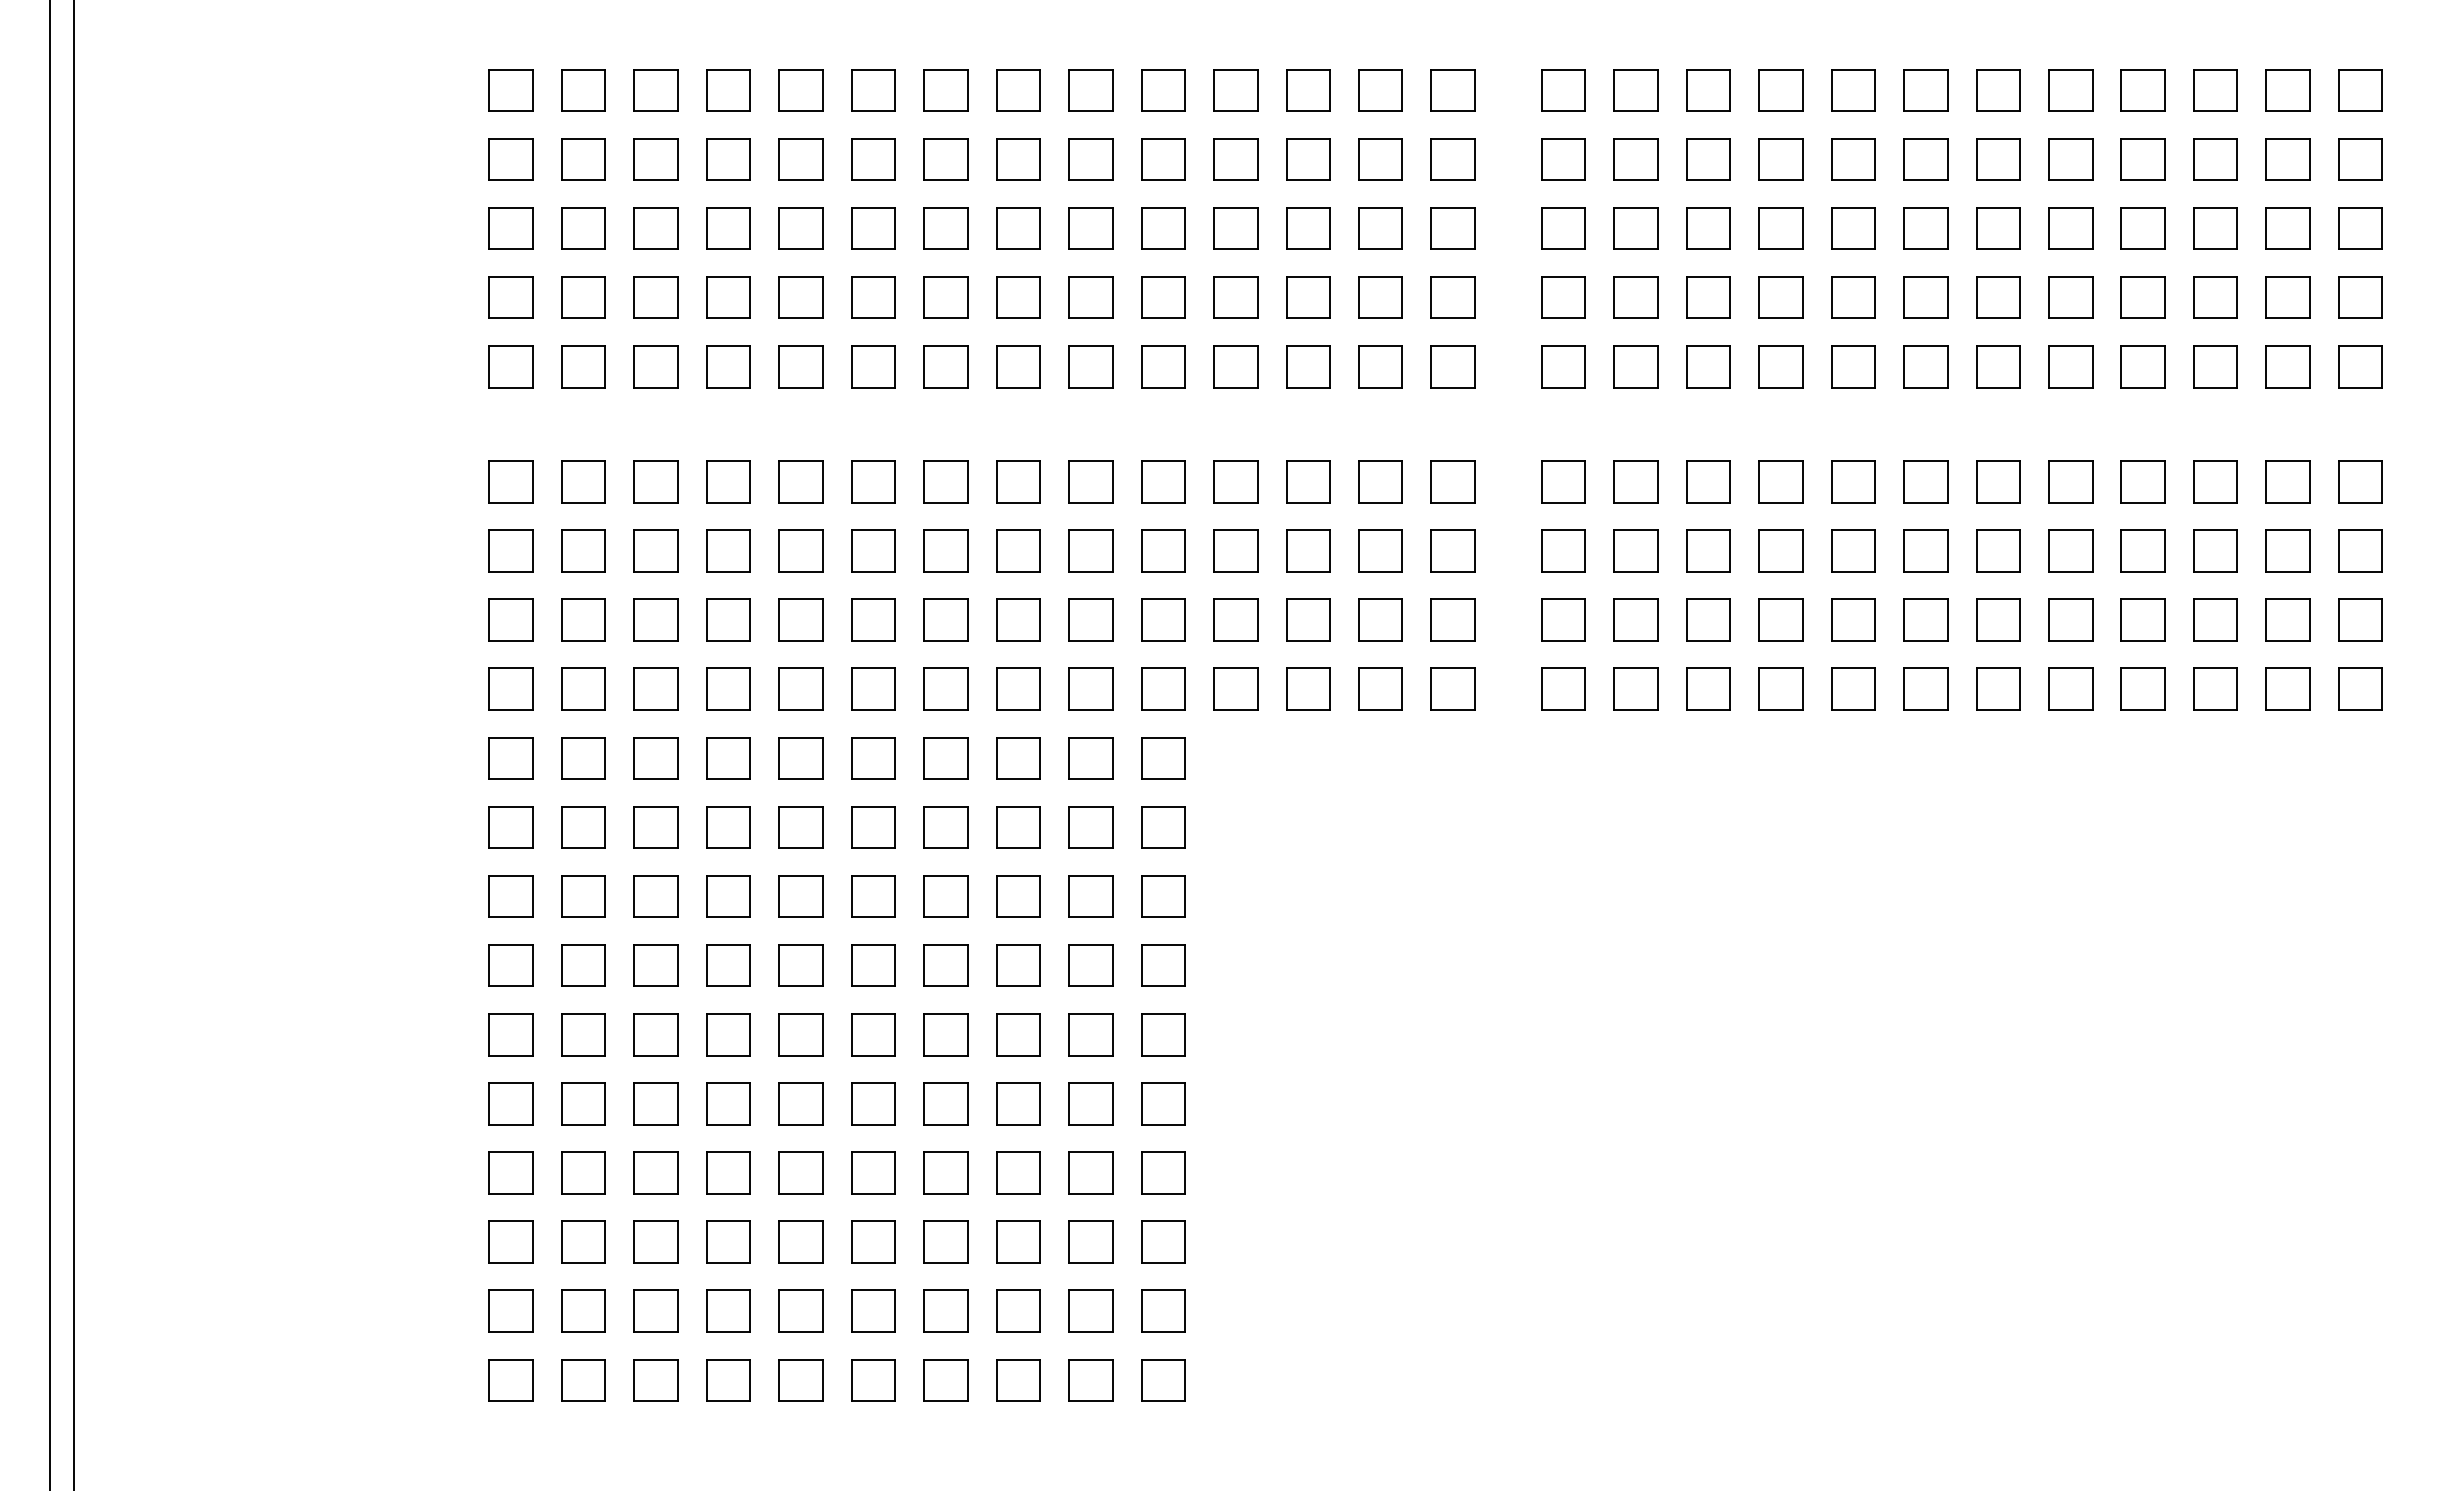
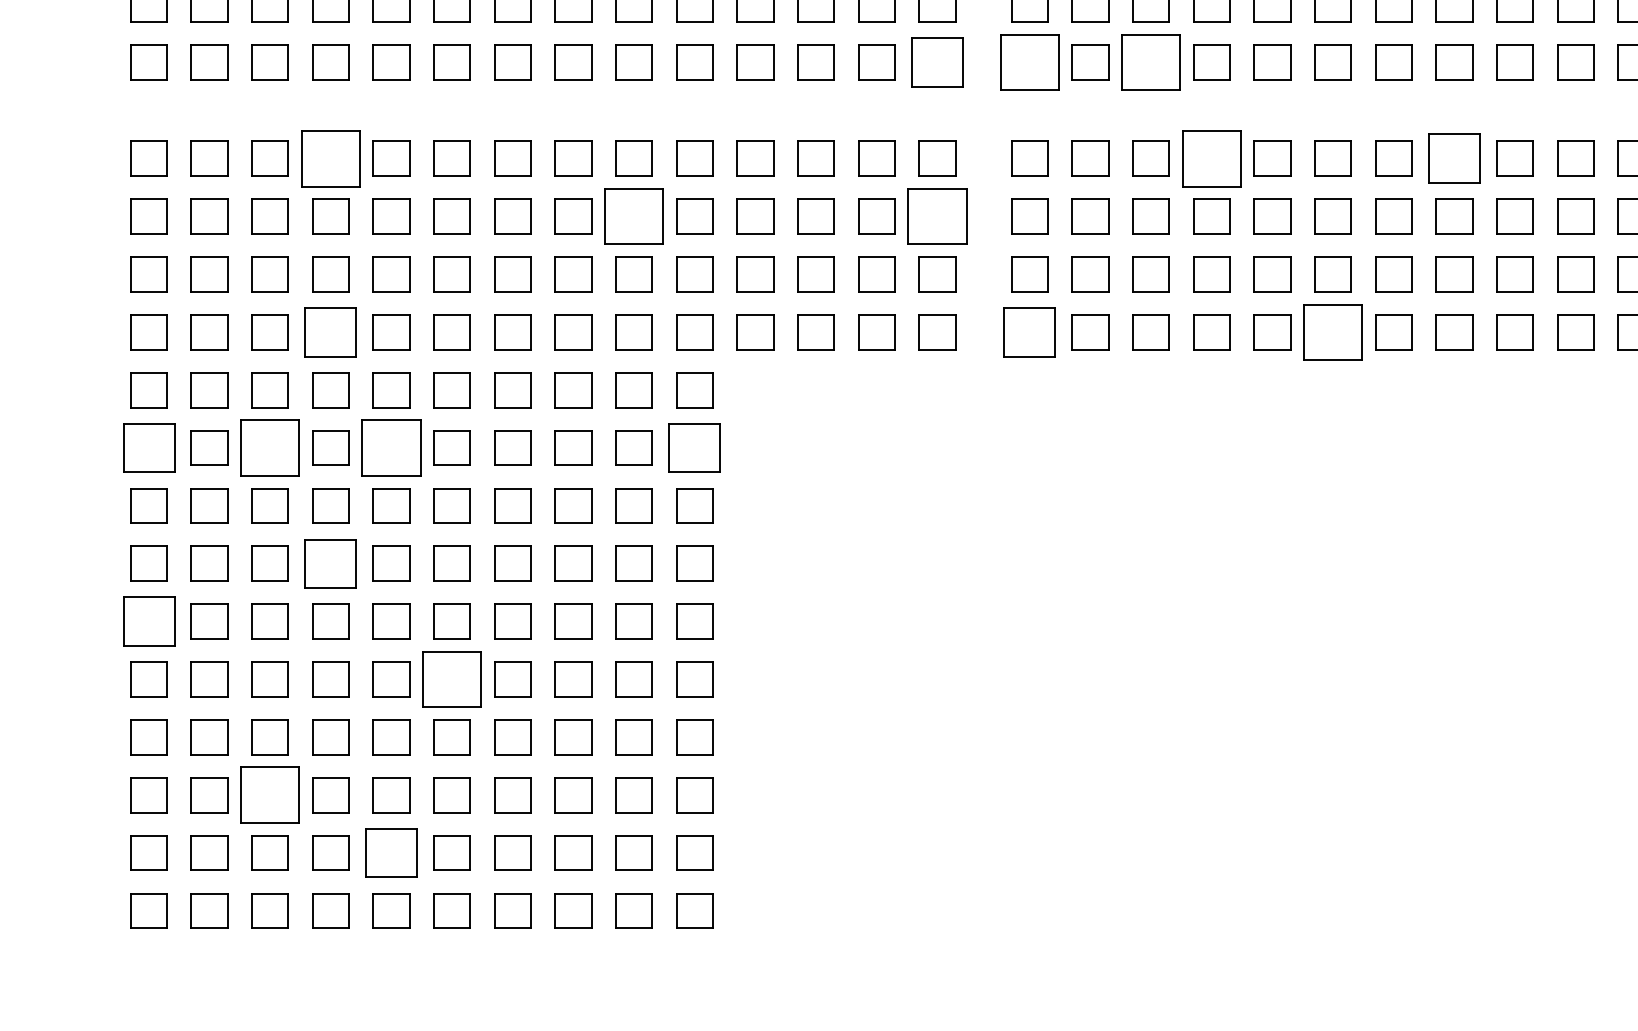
part: (1452, 366) -> (936, 62), size x1.4
part: (1563, 366) -> (1029, 62), size x1.6
part: (1708, 366) -> (1151, 62), size x1.6
part: (728, 481) -> (330, 158), size x1.6
part: (1780, 481) -> (1211, 158), size x1.6
part: (2070, 481) -> (1454, 158), size x1.4
part: (1090, 550) -> (633, 216), size x1.6
part: (1452, 550) -> (936, 216), size x1.6
part: (728, 688) -> (330, 331), size x1.4
part: (1563, 688) -> (1029, 331), size x1.4
part: (1925, 688) -> (1332, 331), size x1.6
part: (510, 827) -> (148, 448), size x1.4
part: (655, 827) -> (269, 448), size x1.6
part: (800, 827) -> (391, 448), size x1.6
part: (1163, 827) -> (694, 448), size x1.4
part: (728, 965) -> (330, 563), size x1.4
part: (510, 1034) -> (148, 621), size x1.4
part: (873, 1103) -> (452, 679), size x1.6
part: (655, 1241) -> (269, 794), size x1.6
part: (800, 1310) -> (391, 852), size x1.4

